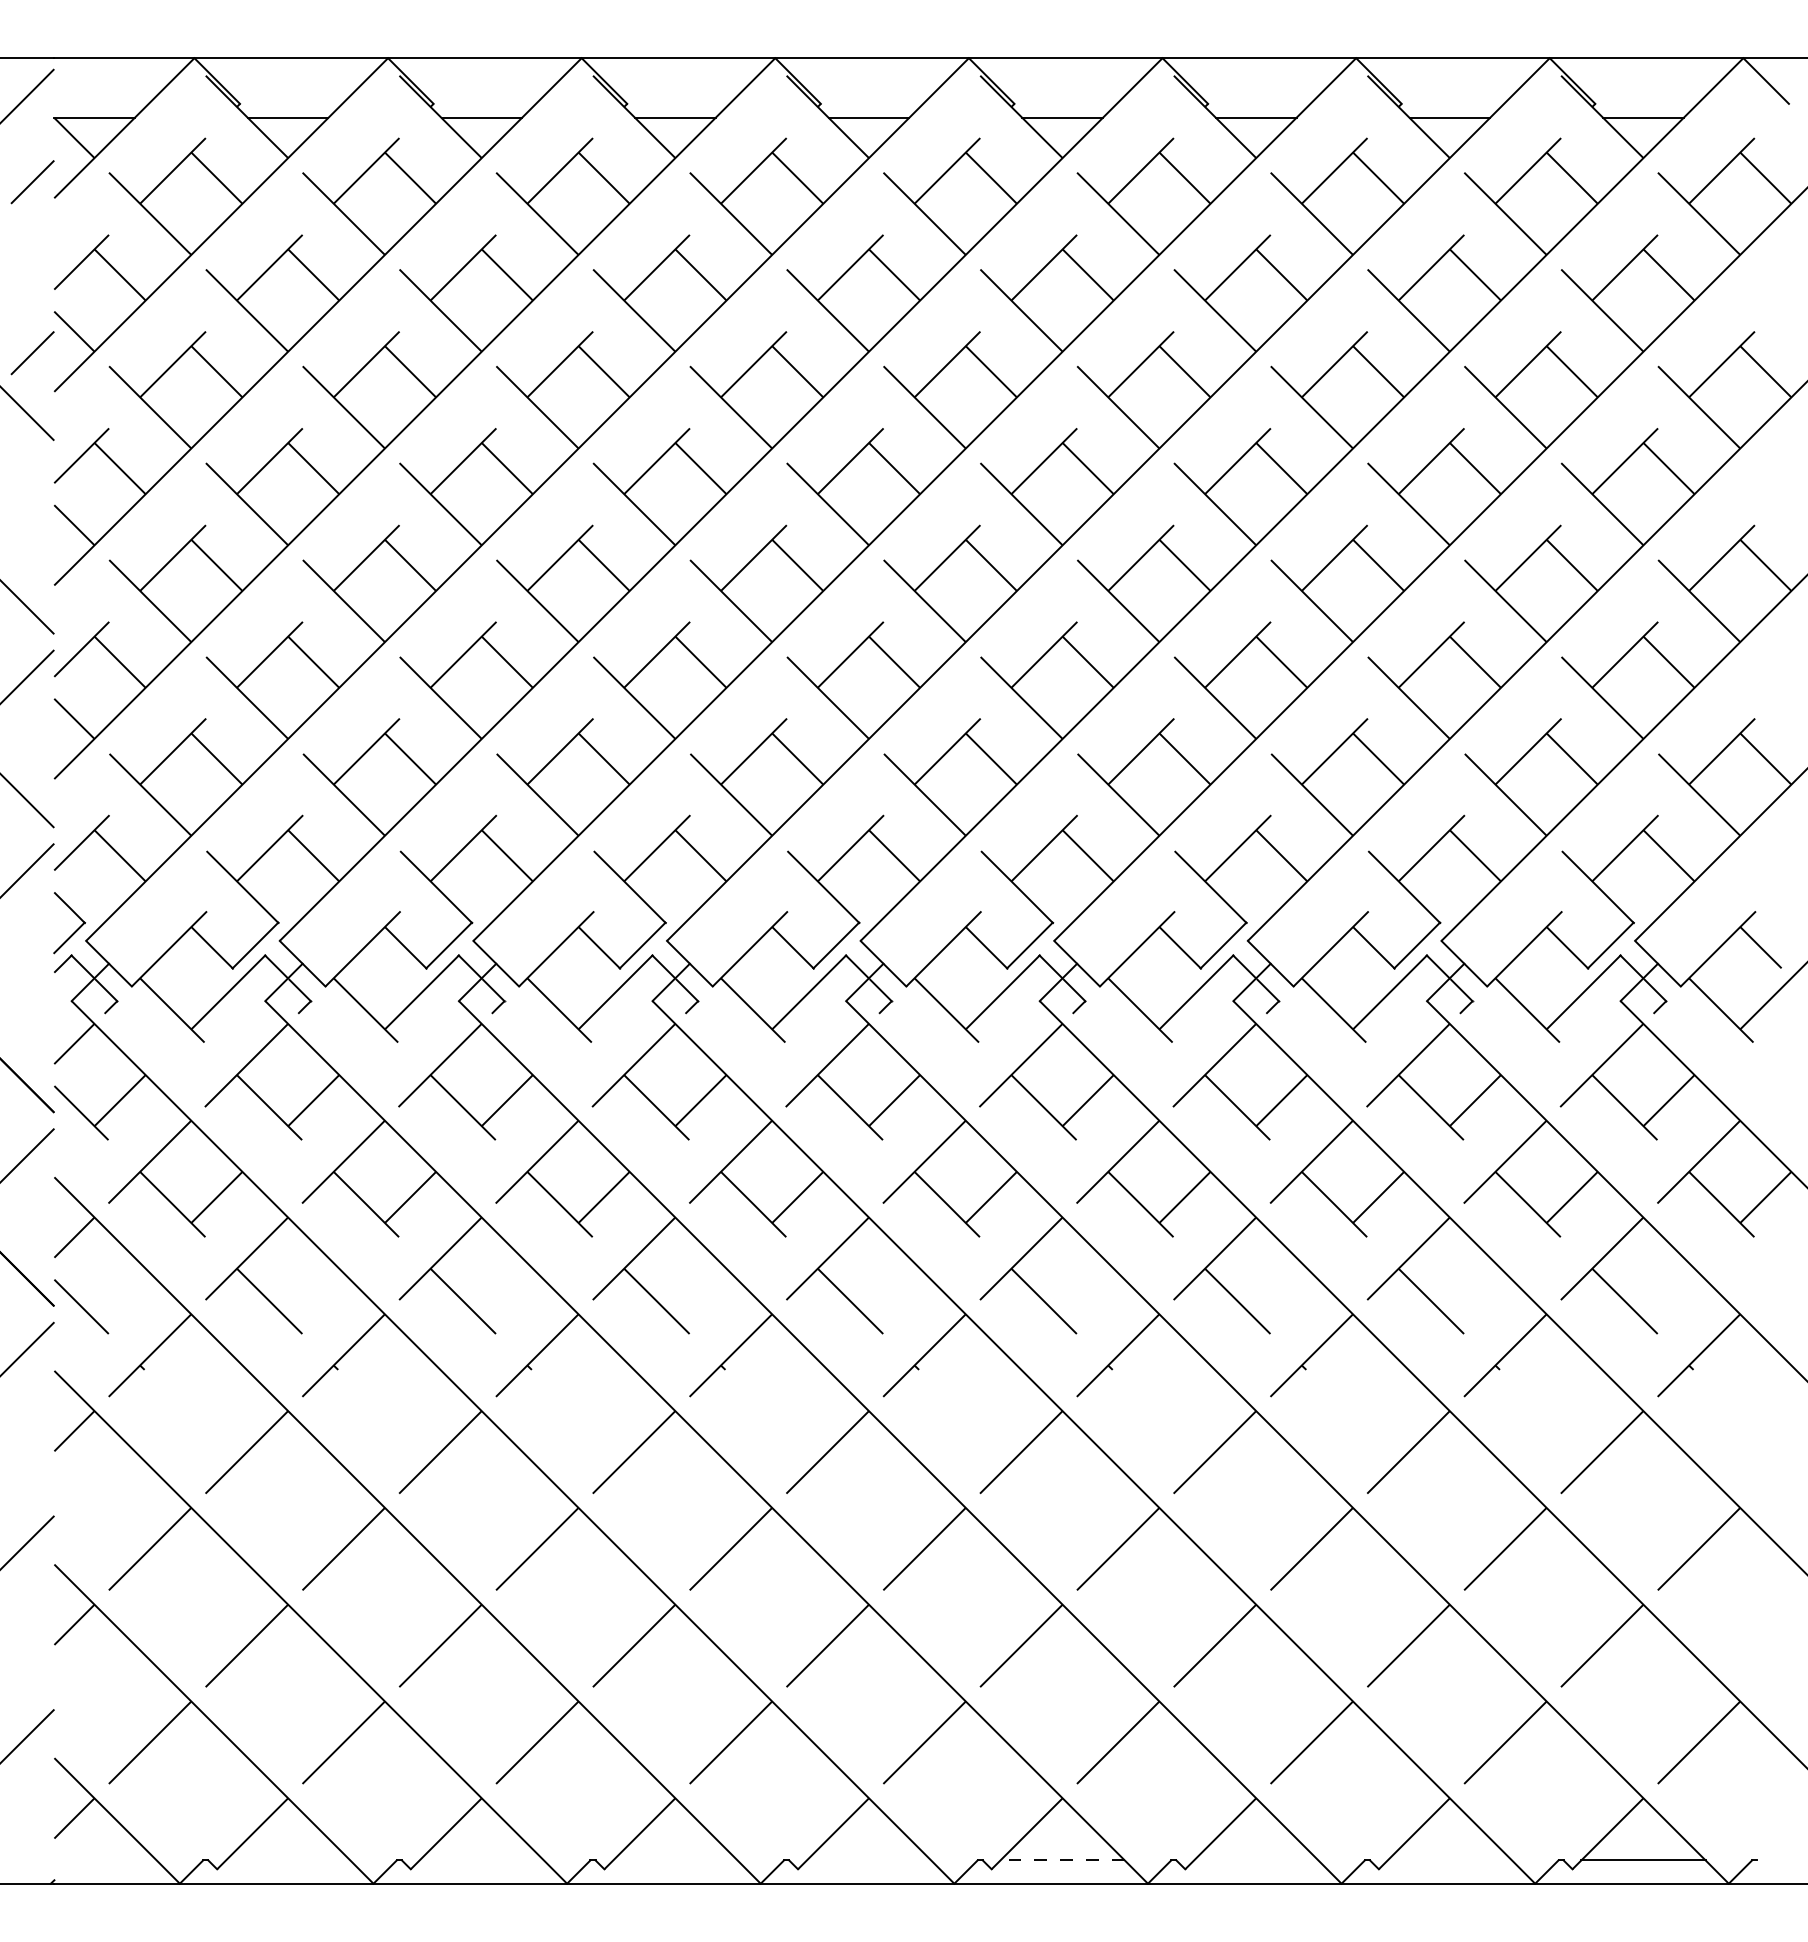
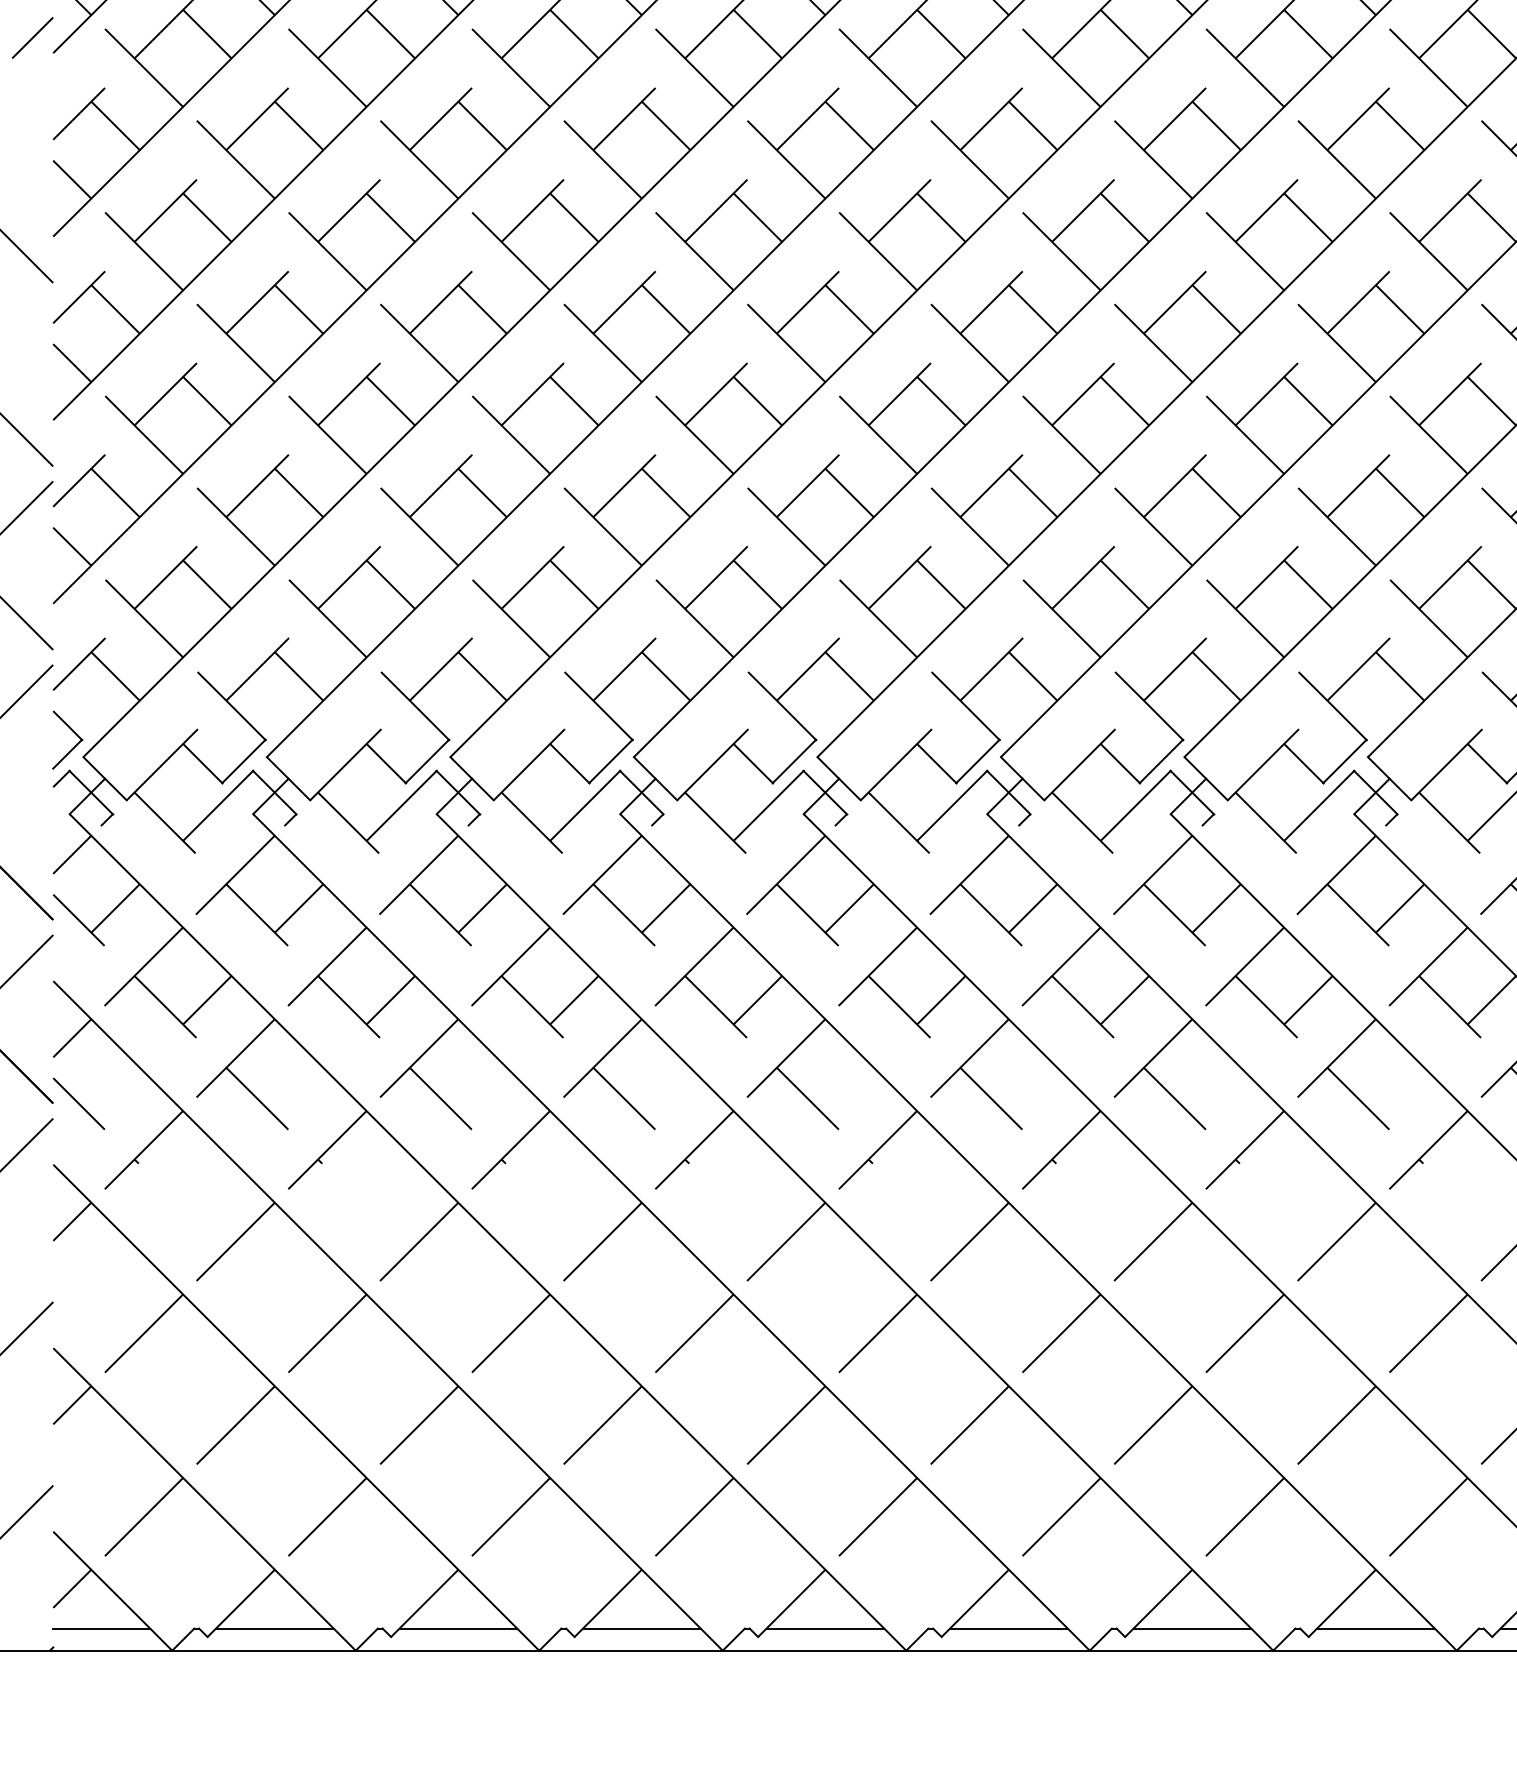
line: (32, 353) -> (32, 200), removed
line: (105, 1860) -> (101, 1628), added
line: (288, 1860) -> (275, 1628), added
line: (481, 1860) -> (458, 1628), added
line: (675, 1860) -> (641, 1628), added
line: (868, 1860) -> (824, 1628), added
line: (1062, 1860) -> (1008, 1628), dashed -> solid
line: (1256, 1860) -> (1192, 1628), added
line: (1449, 1860) -> (1375, 1628), added

